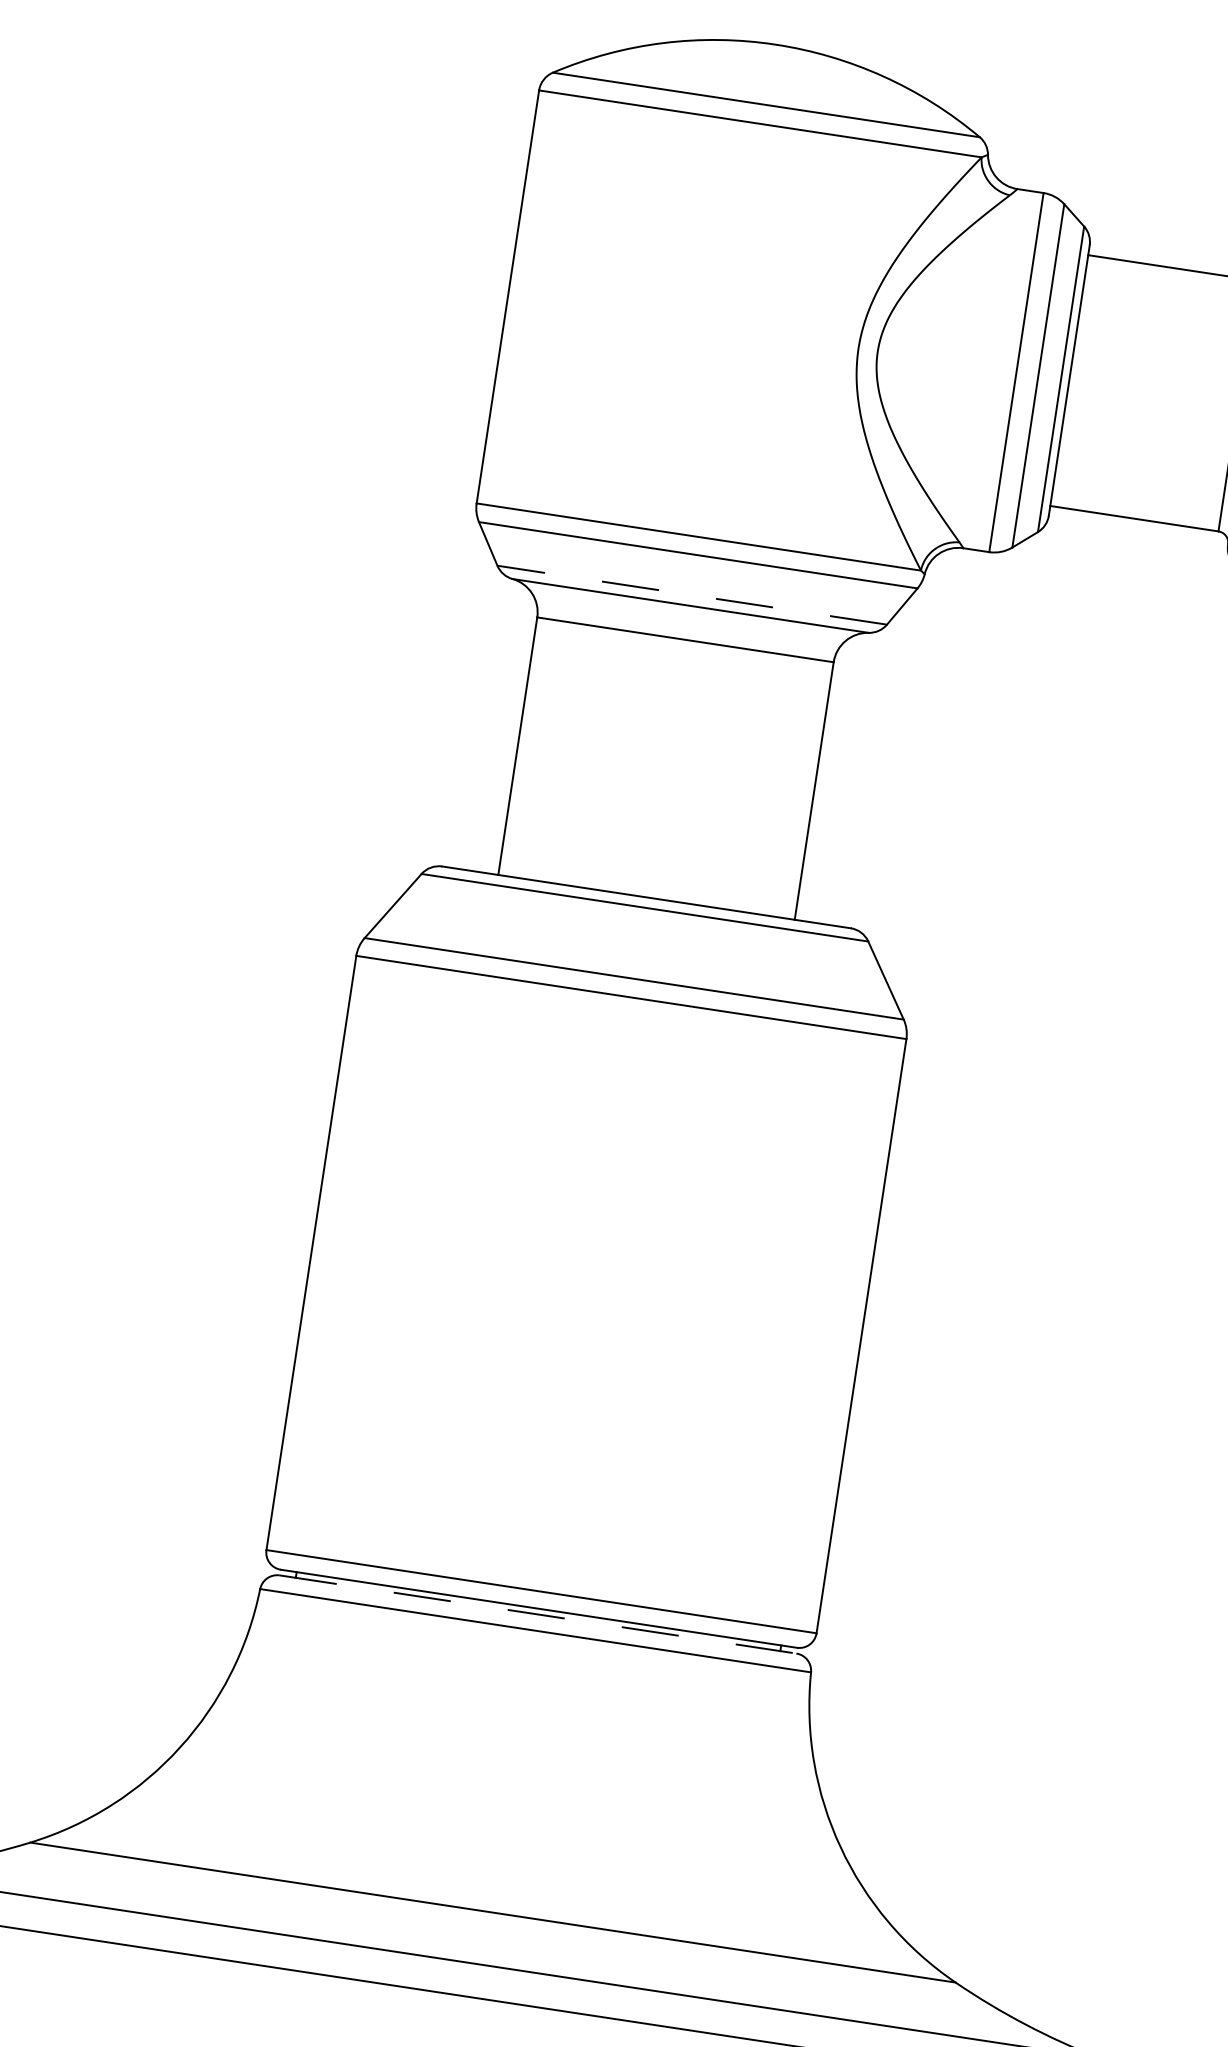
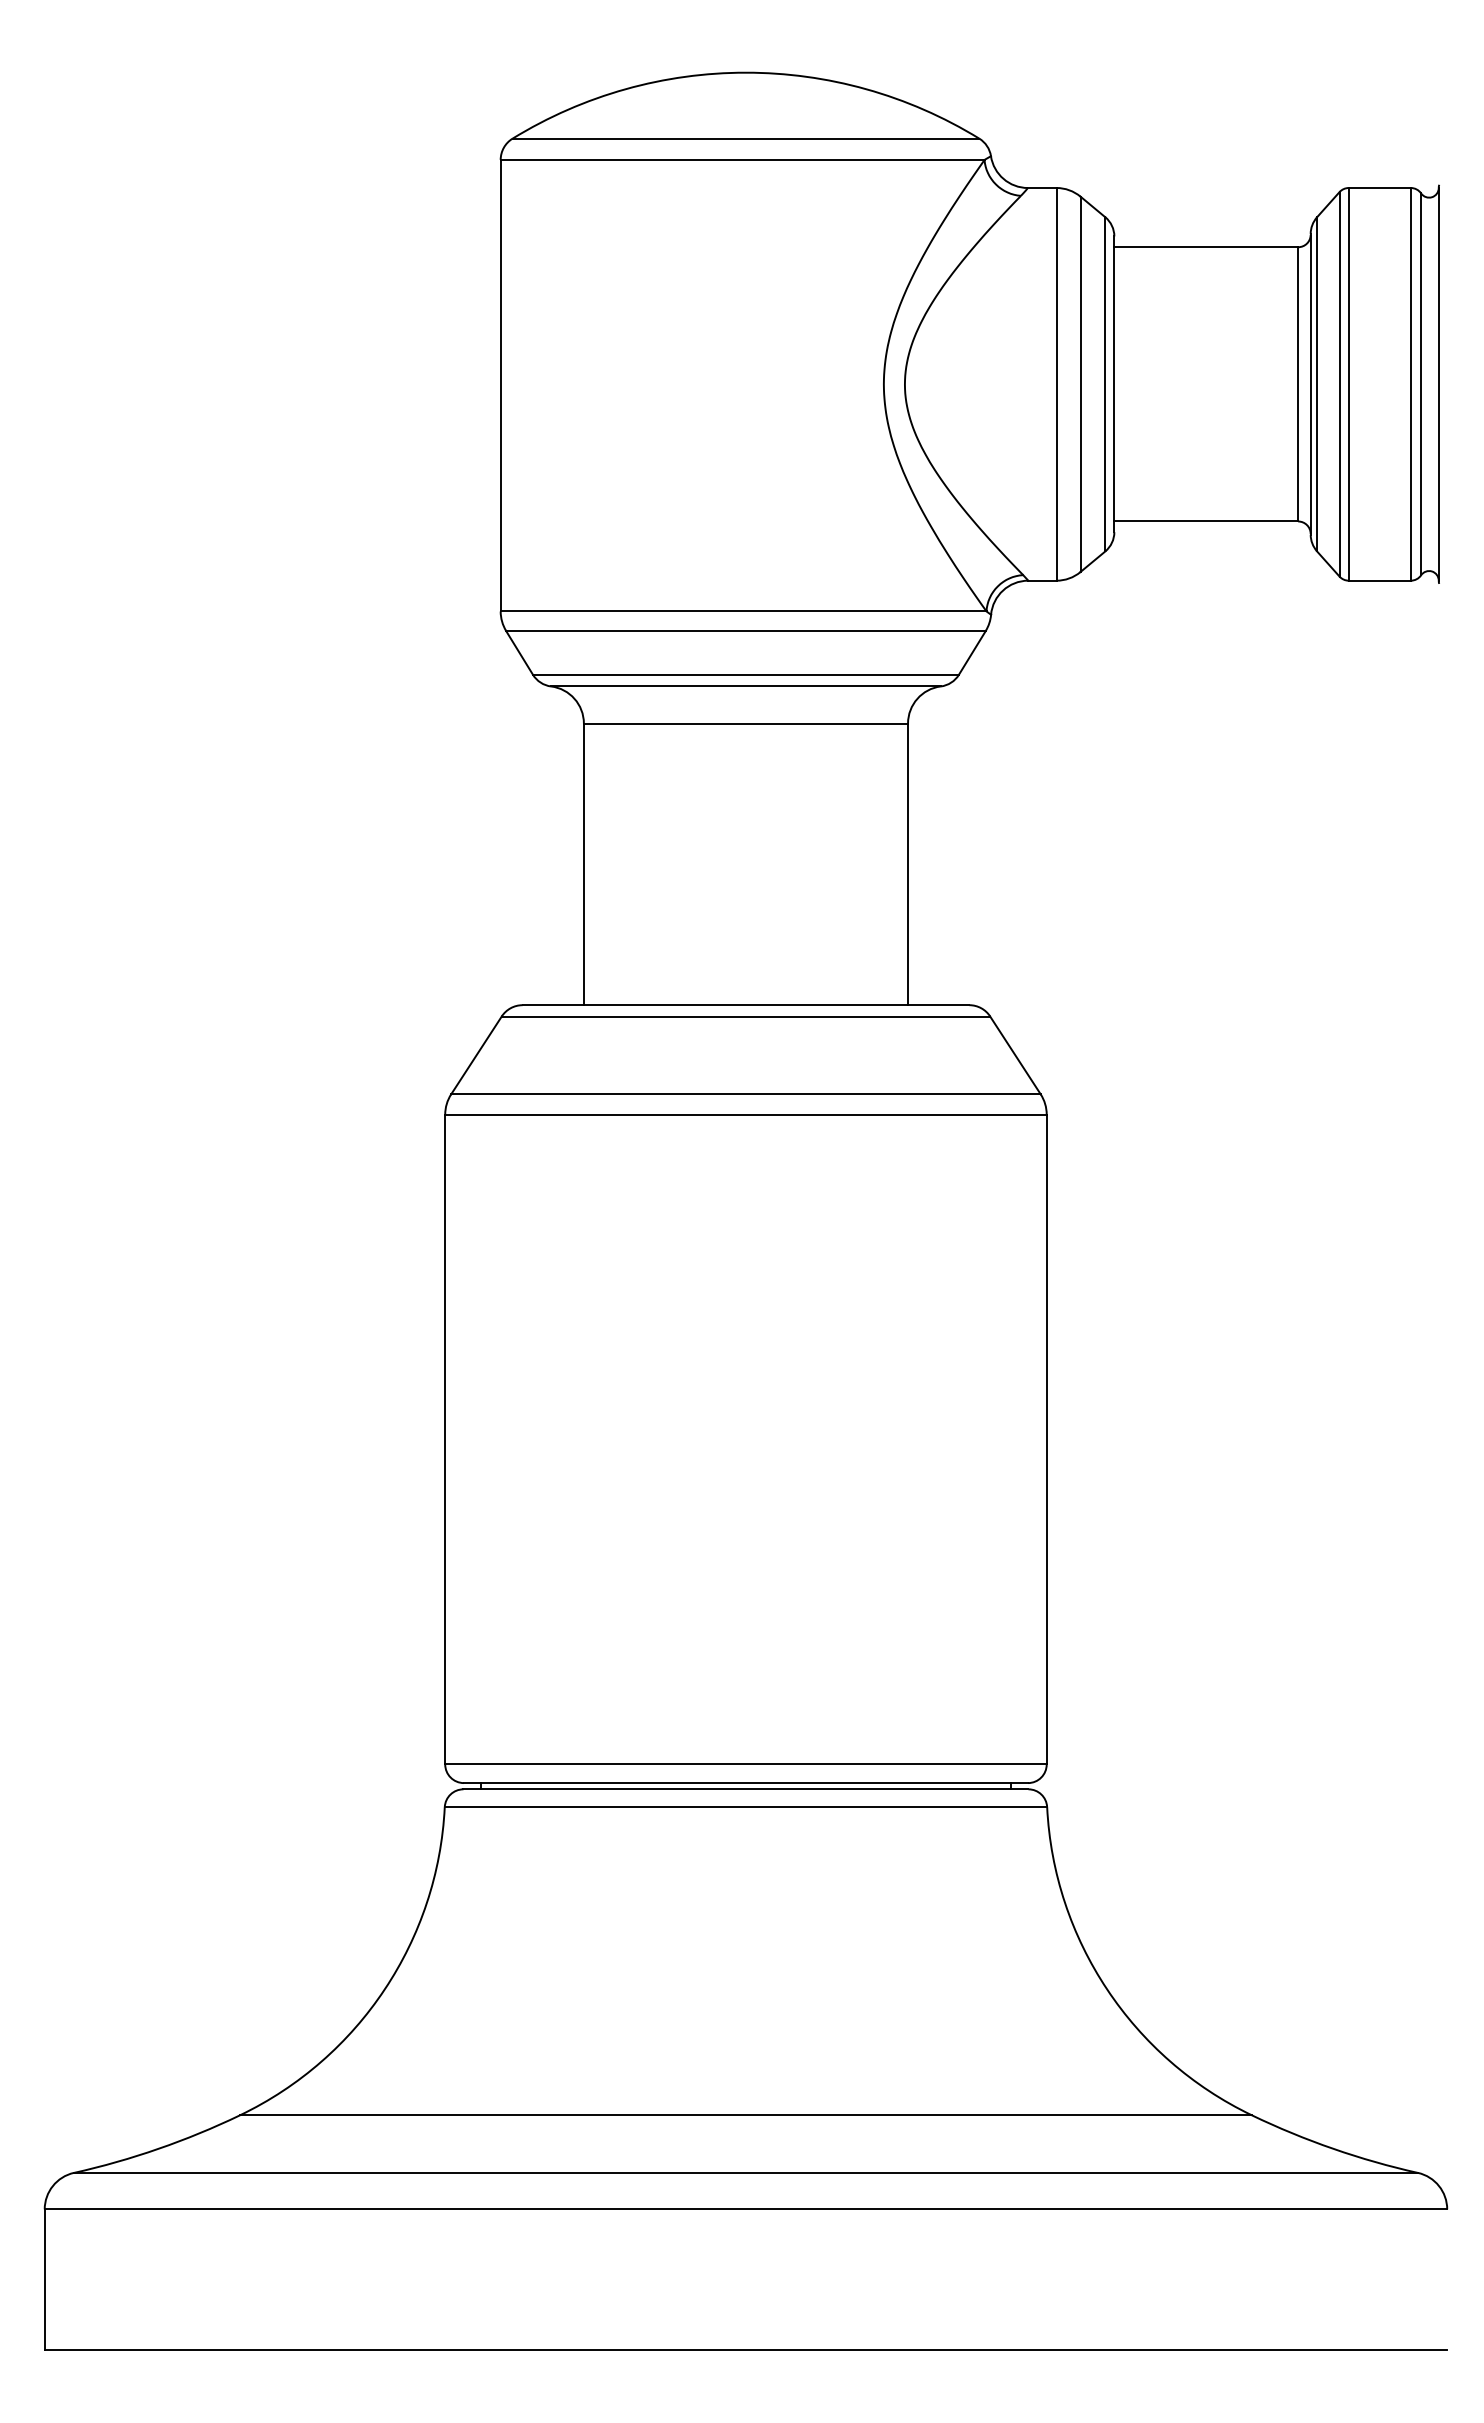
line: (691, 594) -> (745, 674), dashed -> solid
line: (538, 1614) -> (746, 1789), dashed -> solid

